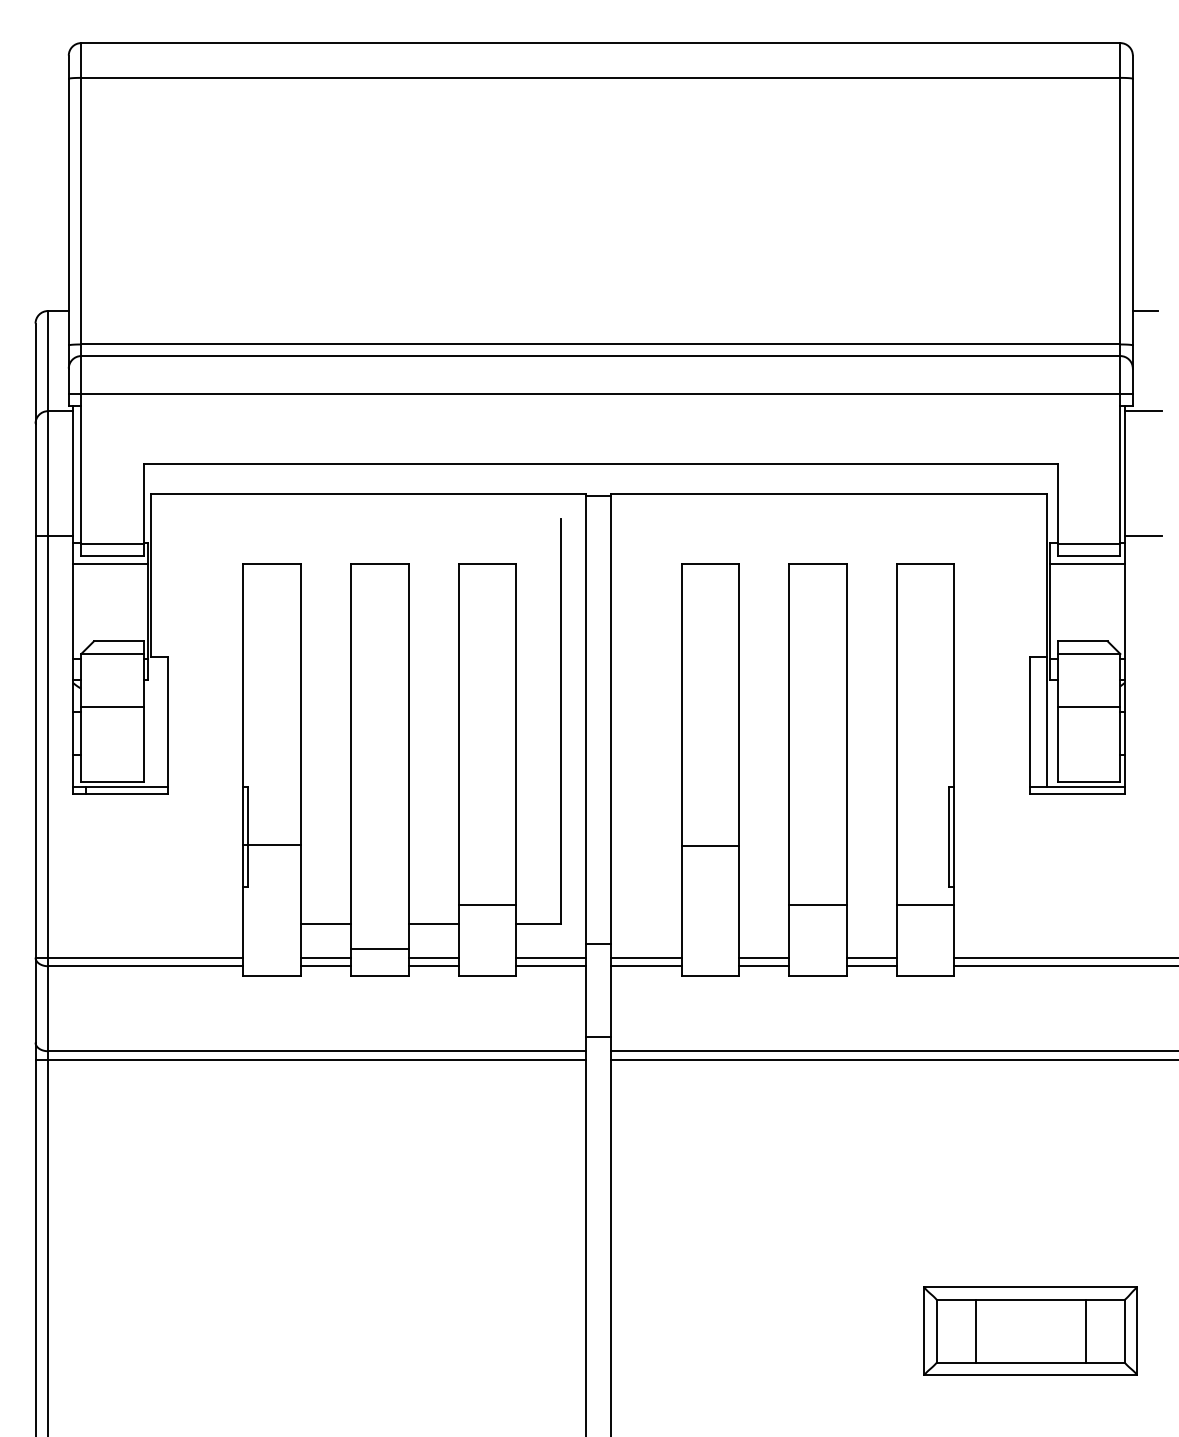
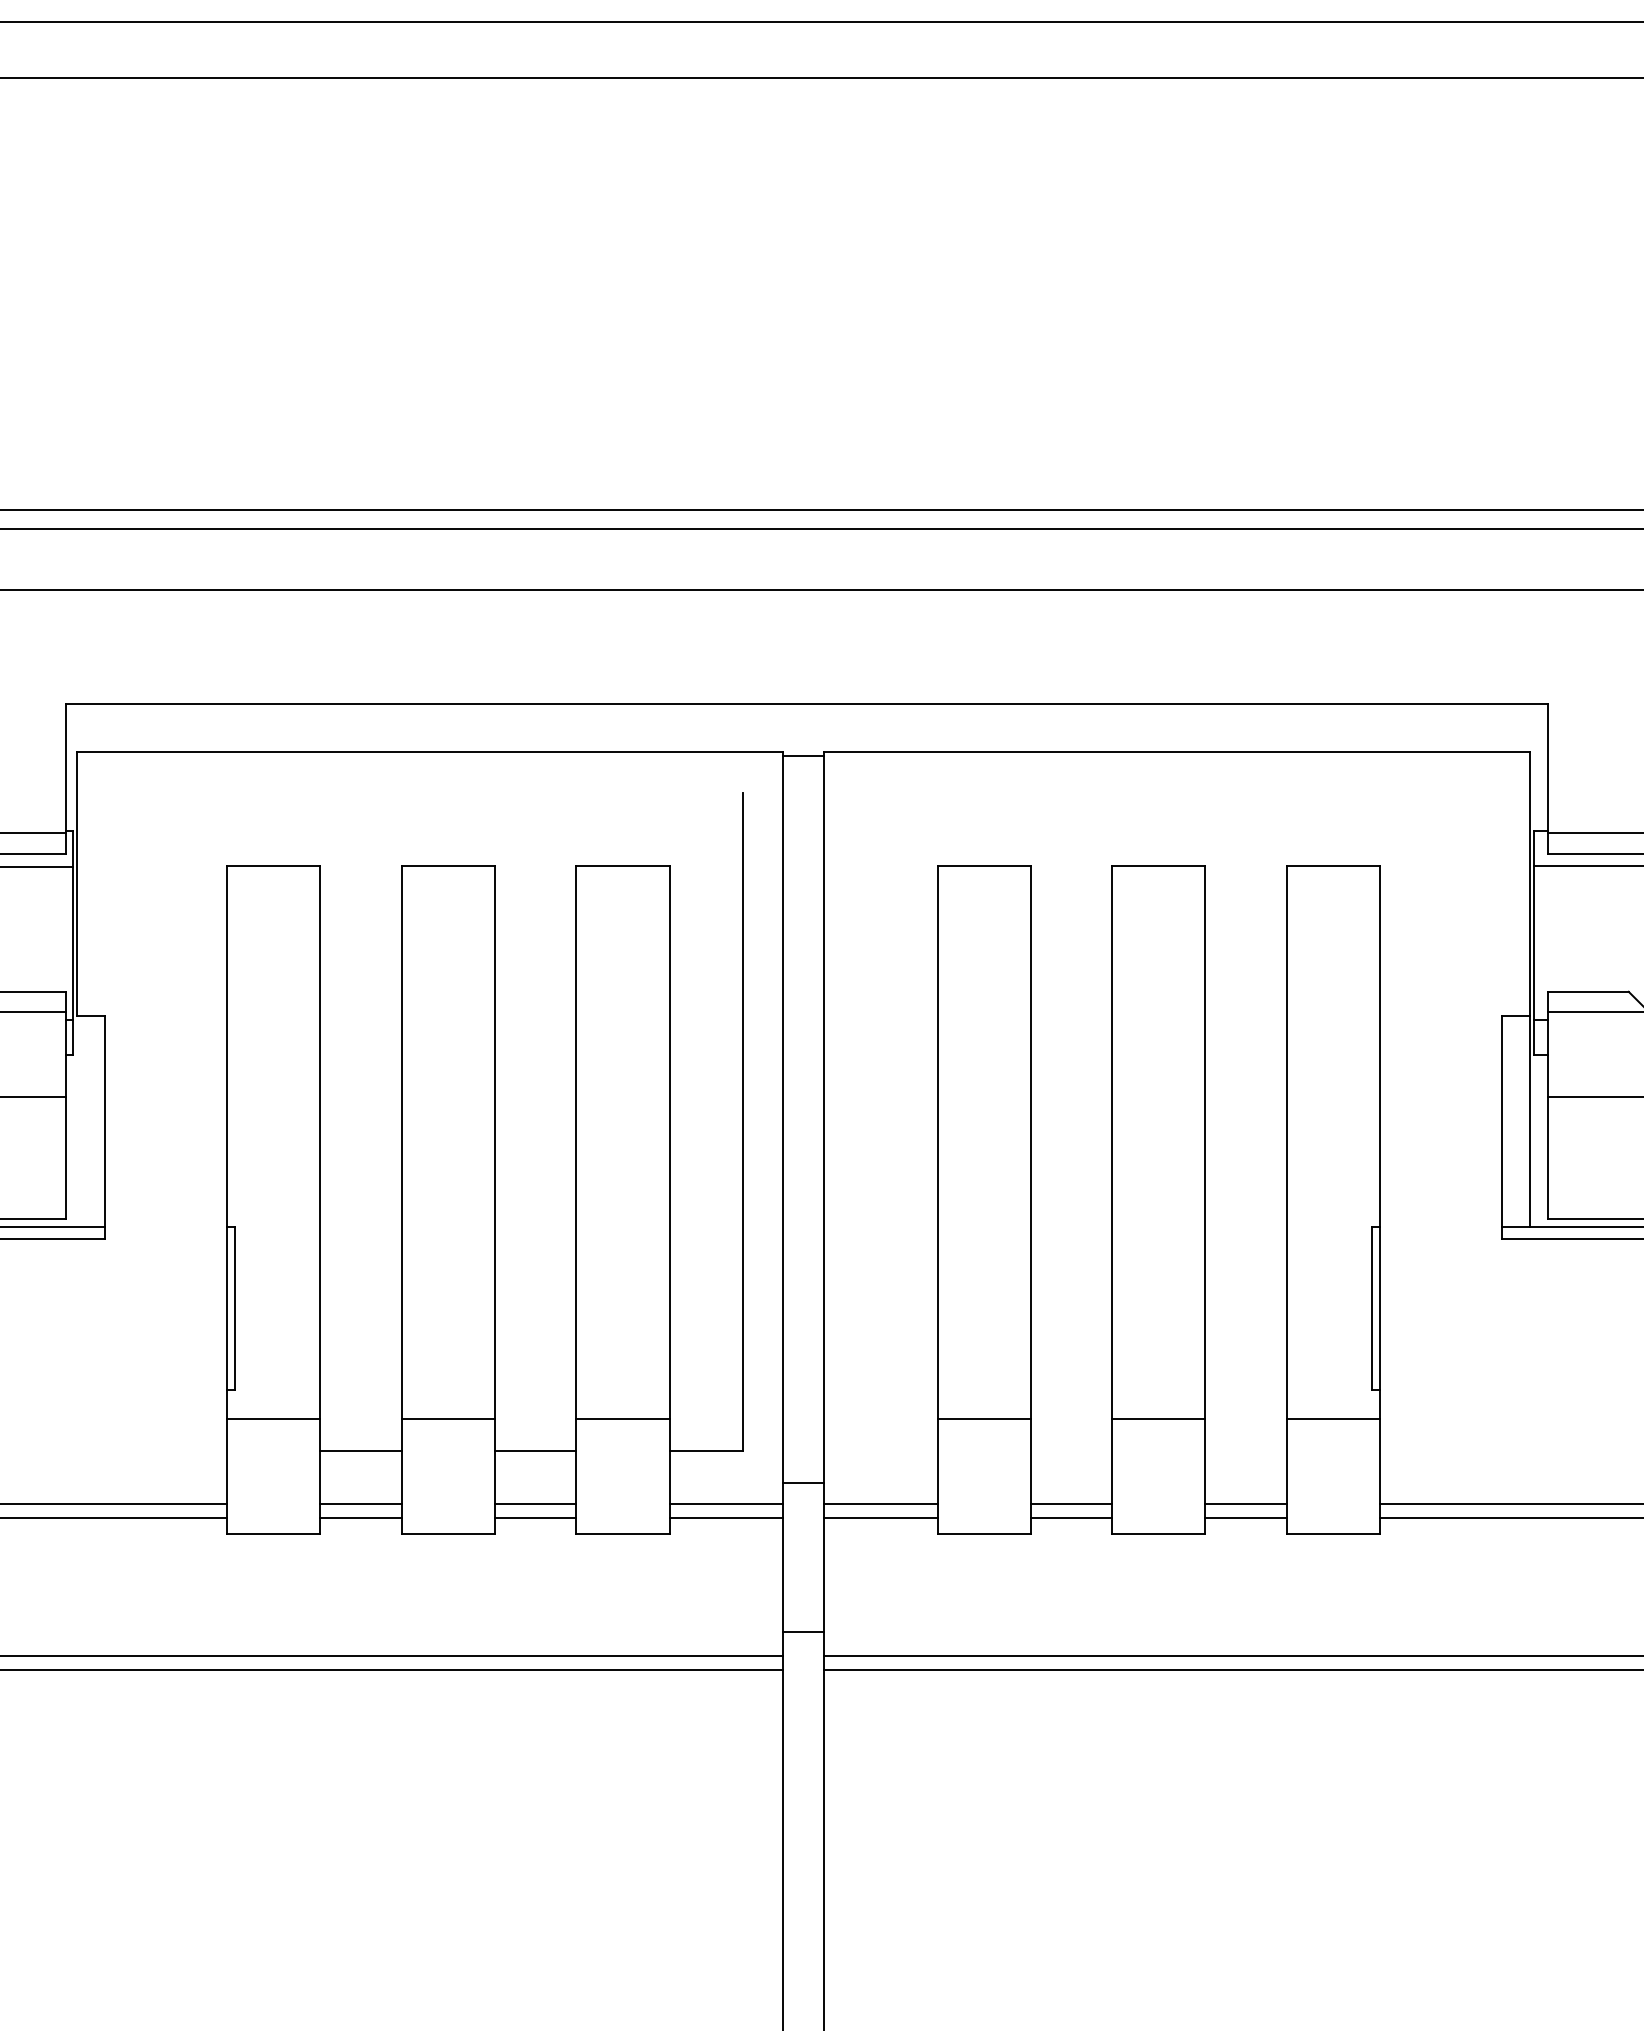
line: (271, 845) -> (272, 1419), moved
line: (710, 846) -> (984, 1419), moved
line: (379, 949) -> (447, 1419), moved

